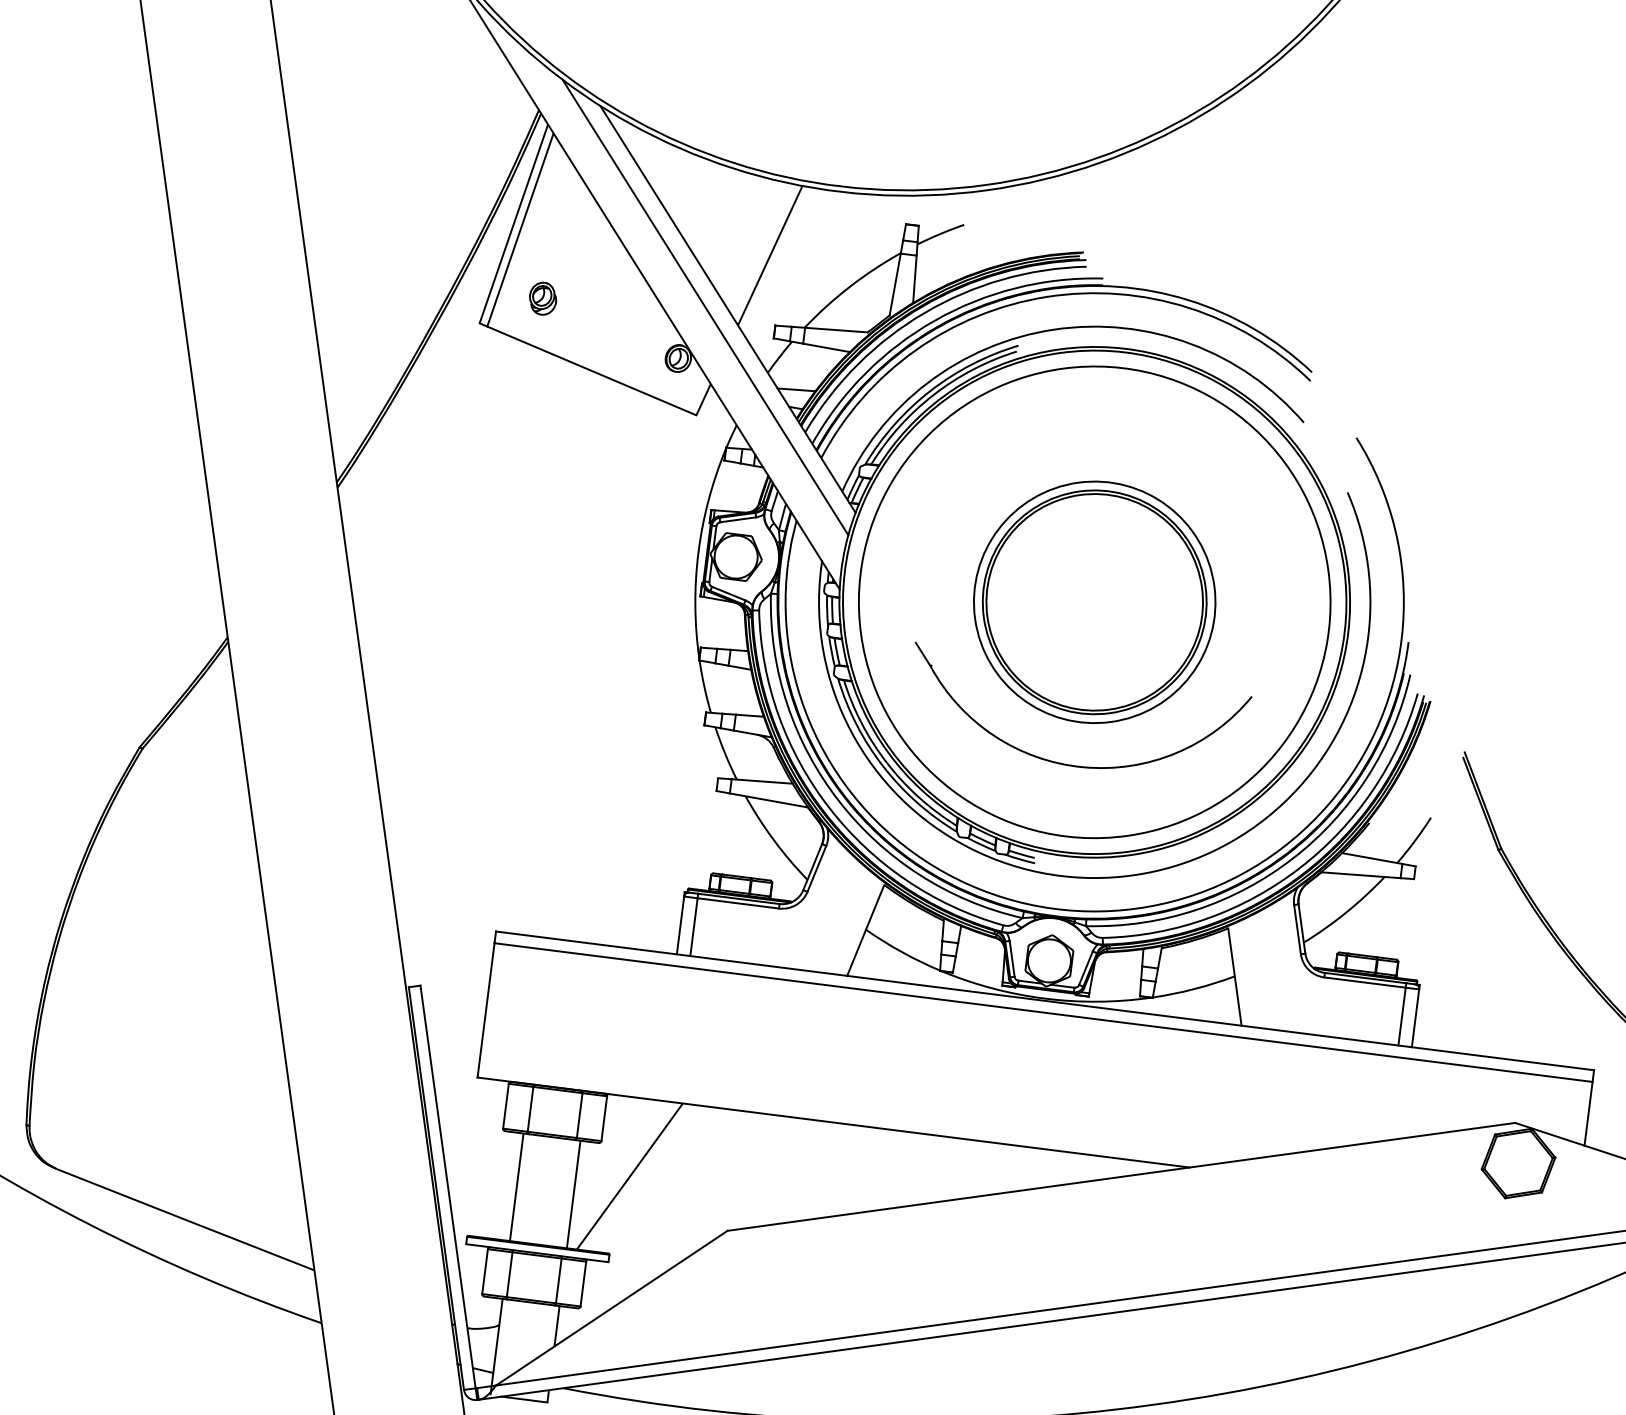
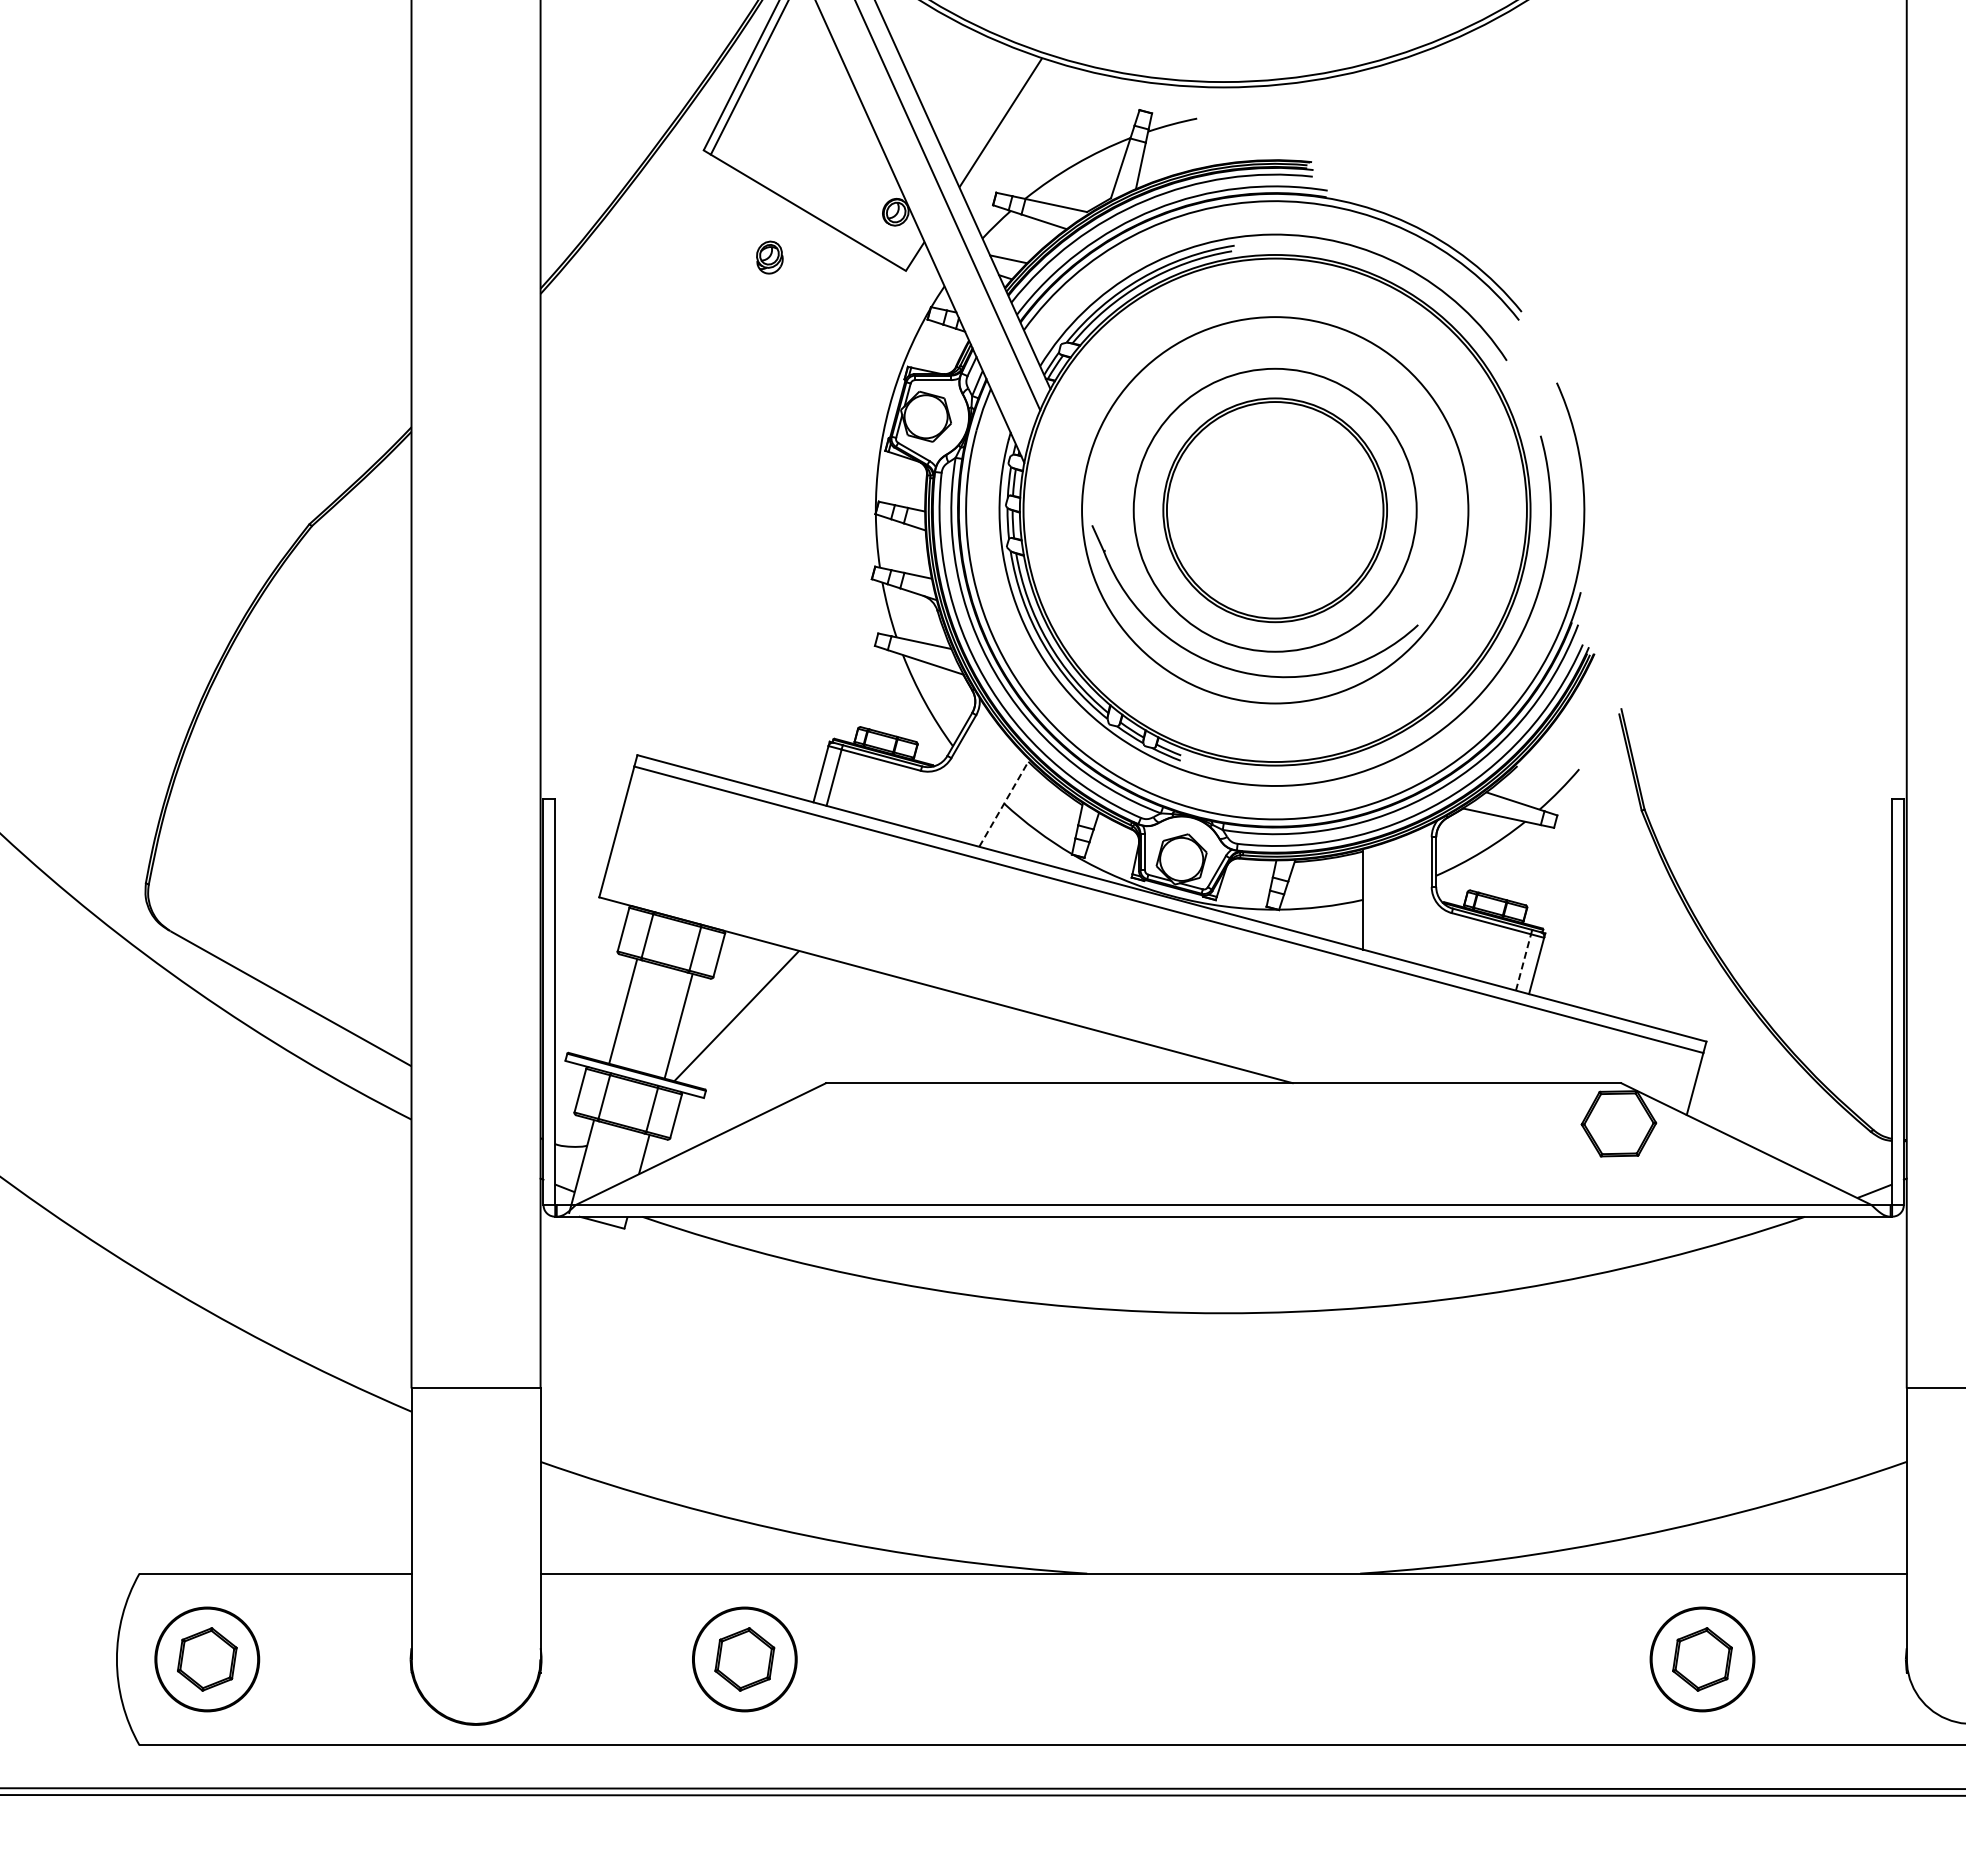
part: (542, 298) -> (769, 257), moved
circle: (1094, 602) -> (1274, 510), size x1.6
circle: (1095, 602) -> (1275, 510), size x0.6
line: (866, 929) -> (1004, 803), solid -> dashed
line: (1401, 1015) -> (1523, 961), solid -> dashed

